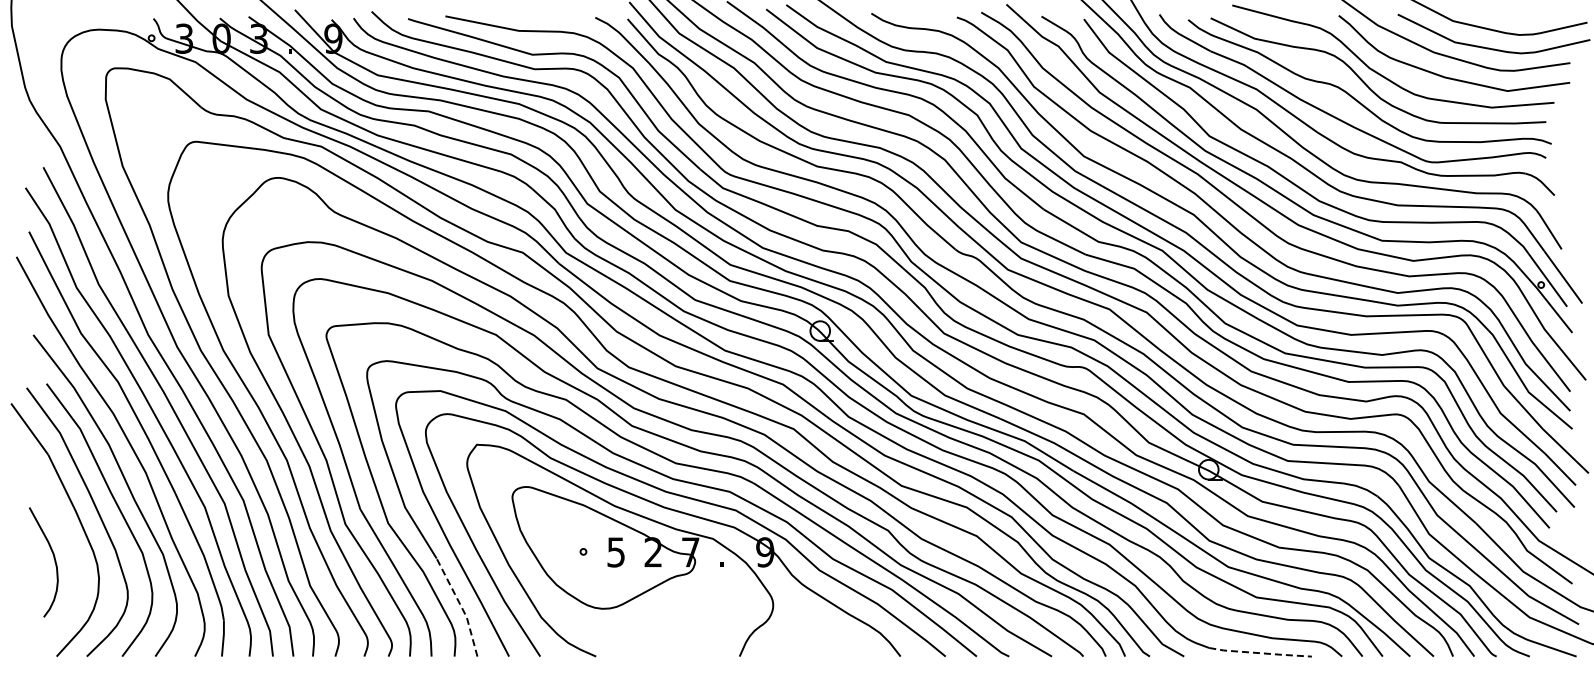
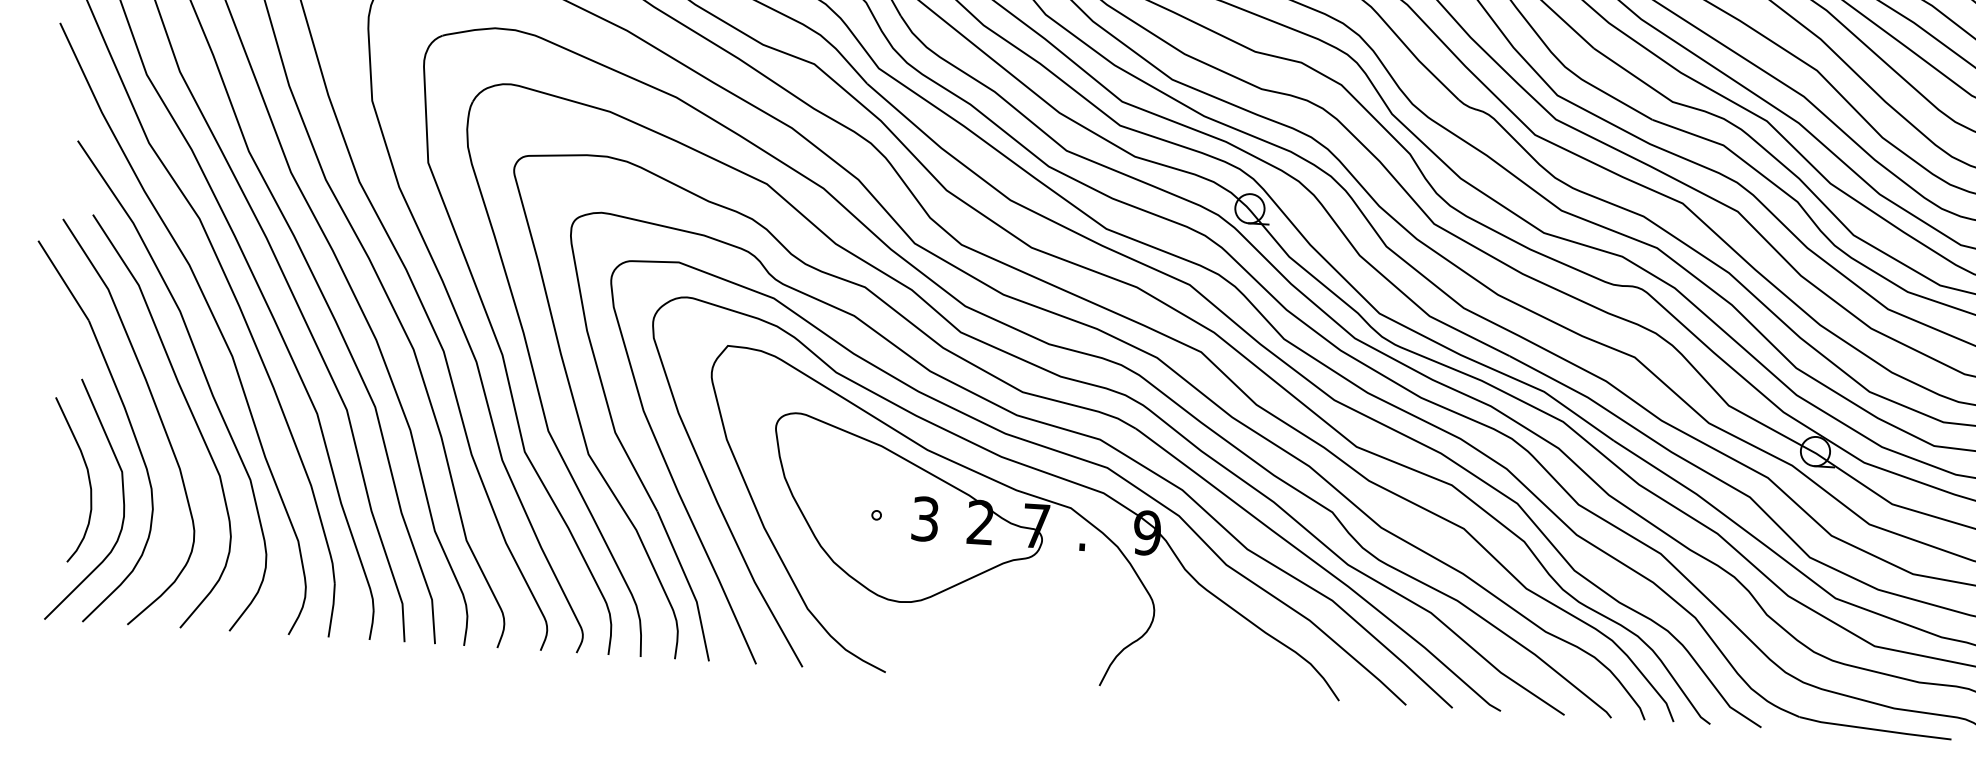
text: (616, 551) -> (925, 517), 5 -> 3
curve: (77, 569) -> (121, 494), added
line: (460, 605) -> (688, 583), dashed -> solid
line: (1261, 653) -> (1876, 730), dashed -> solid

